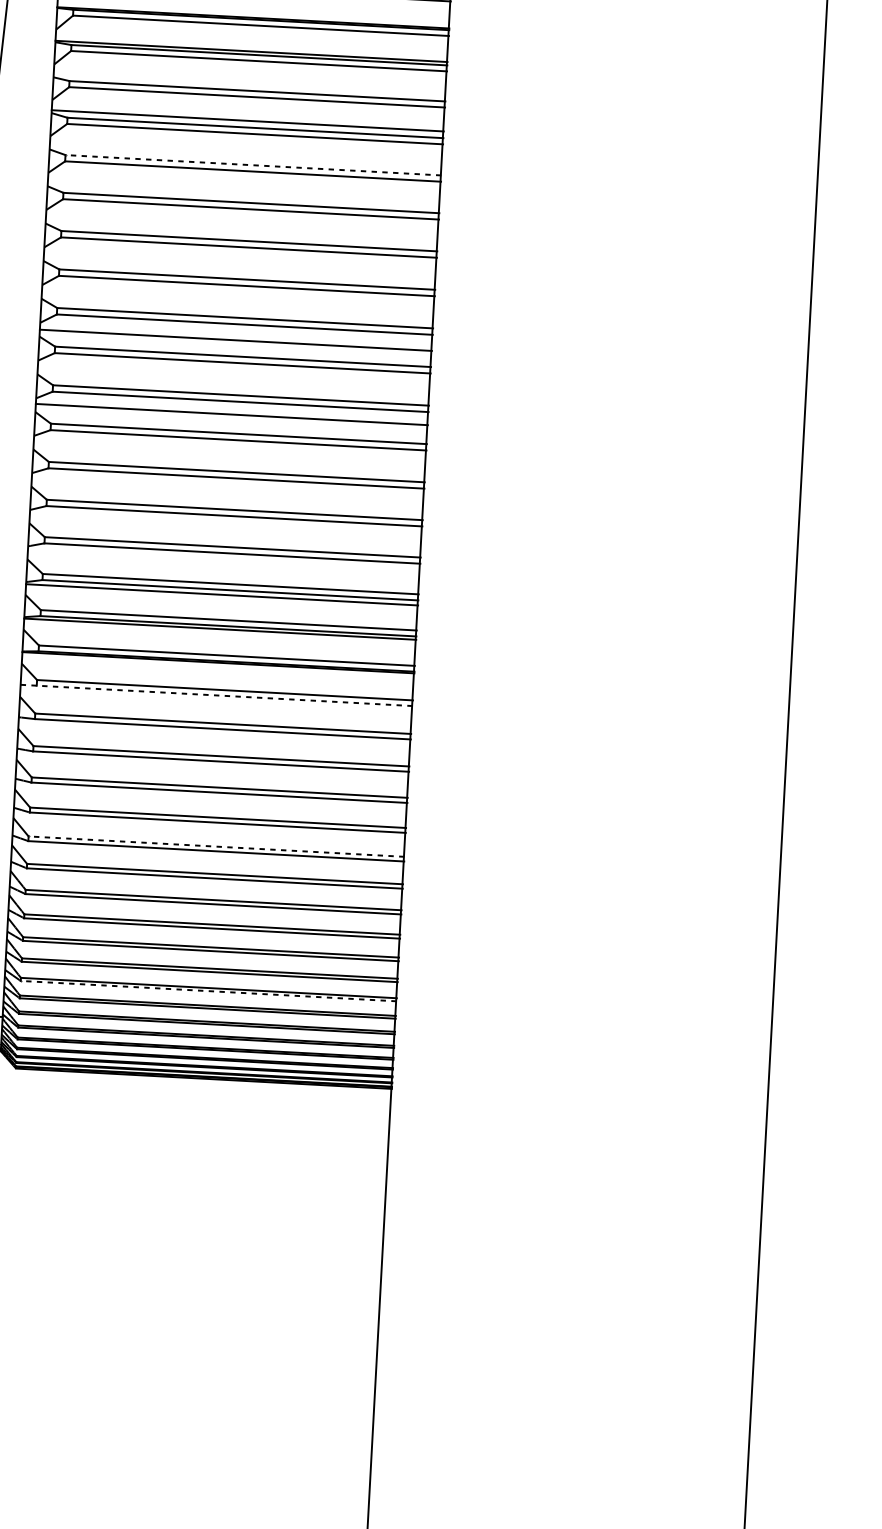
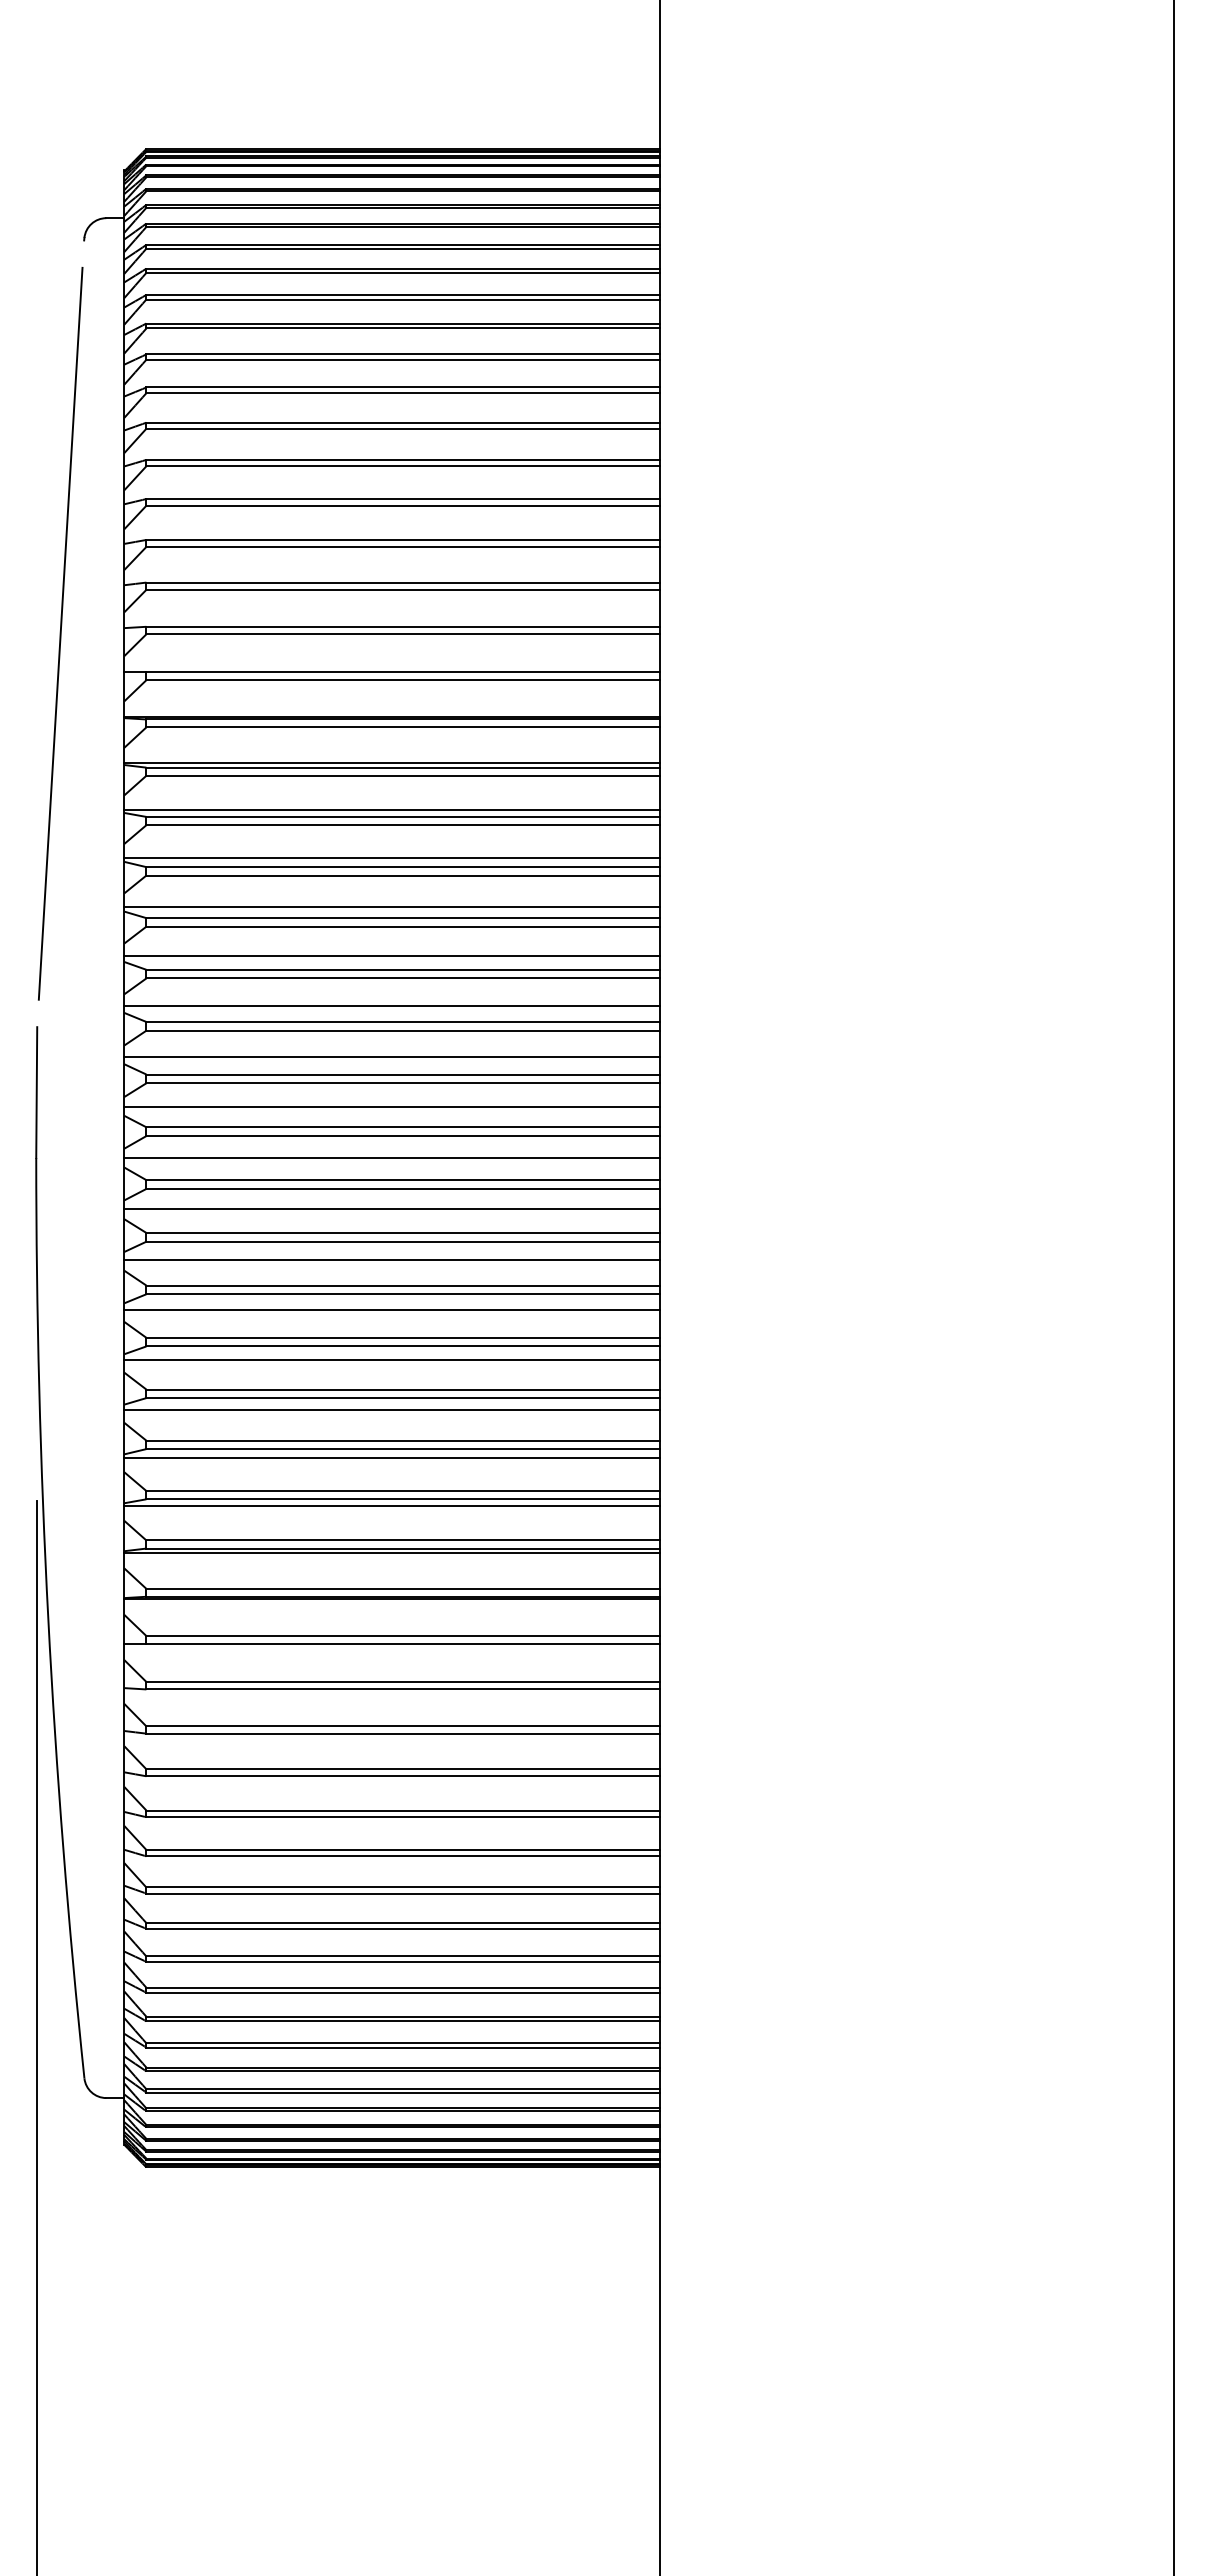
line: (249, 86) -> (392, 810), added
line: (245, 156) -> (392, 906), added
line: (252, 165) -> (402, 918), dashed -> solid
line: (243, 192) -> (392, 956), added
line: (241, 229) -> (392, 1006), added
line: (239, 266) -> (392, 1056), added
line: (237, 303) -> (392, 1107), added
line: (233, 377) -> (392, 1208), added
line: (229, 451) -> (392, 1310), added
line: (227, 488) -> (392, 1360), added
line: (226, 524) -> (392, 1409), added
line: (224, 559) -> (392, 1458), added
line: (216, 695) -> (392, 1643), dashed -> solid
line: (215, 846) -> (402, 1849), dashed -> solid
line: (208, 991) -> (402, 2047), dashed -> solid

